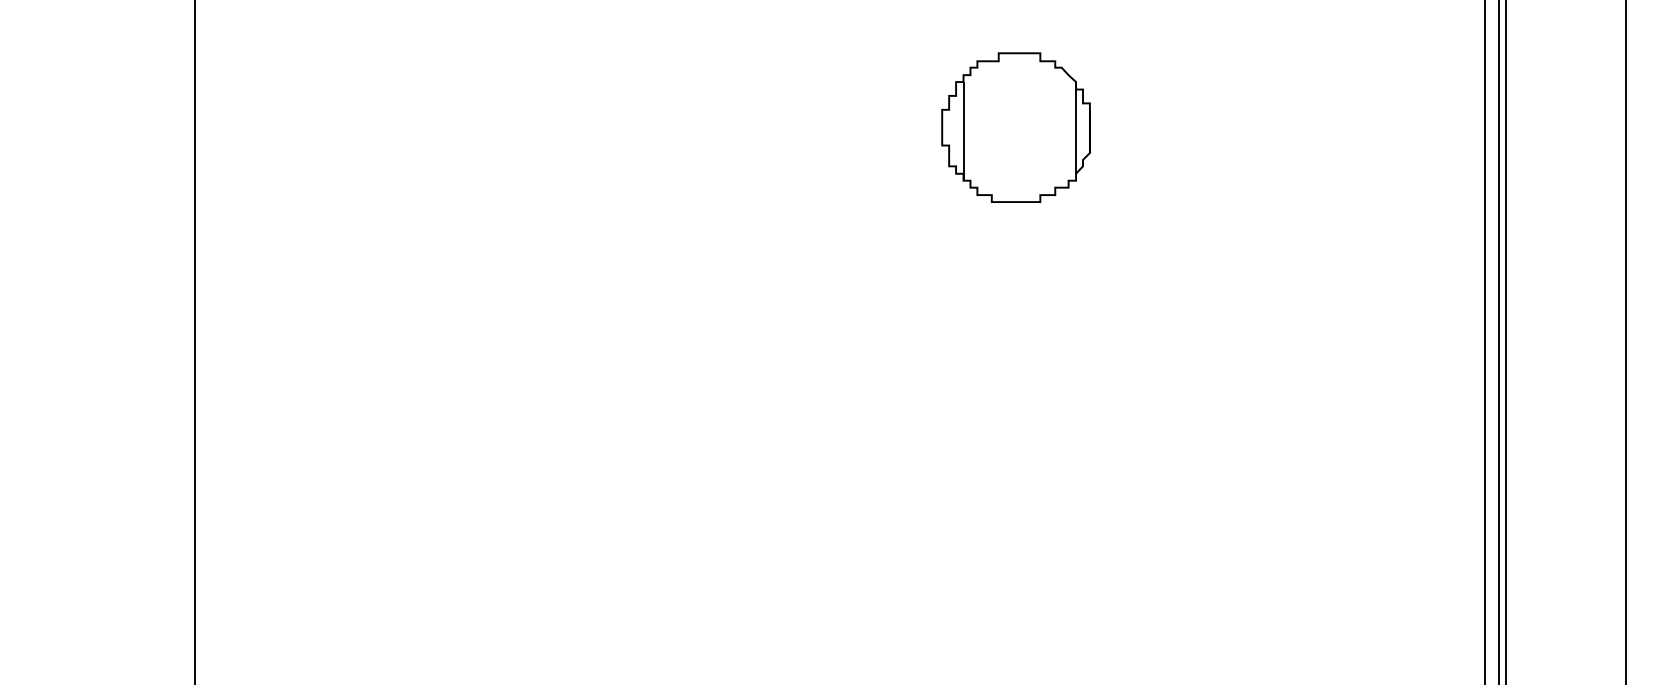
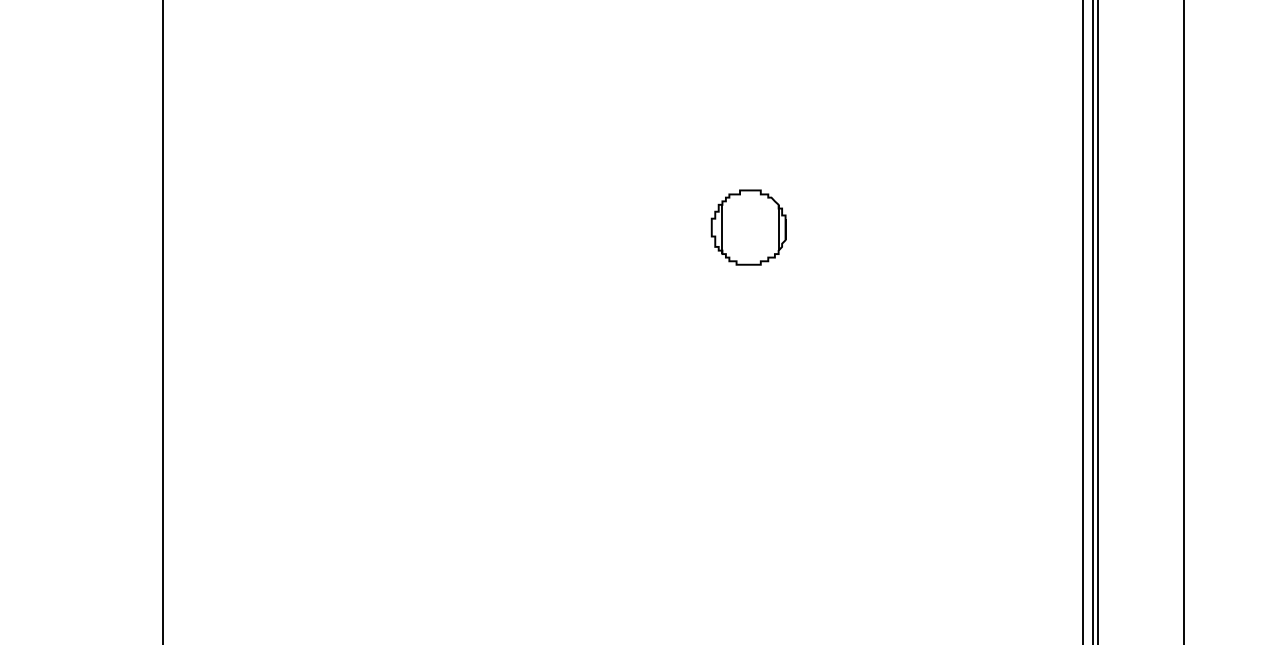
part: (1015, 127) -> (748, 227), size x0.7

